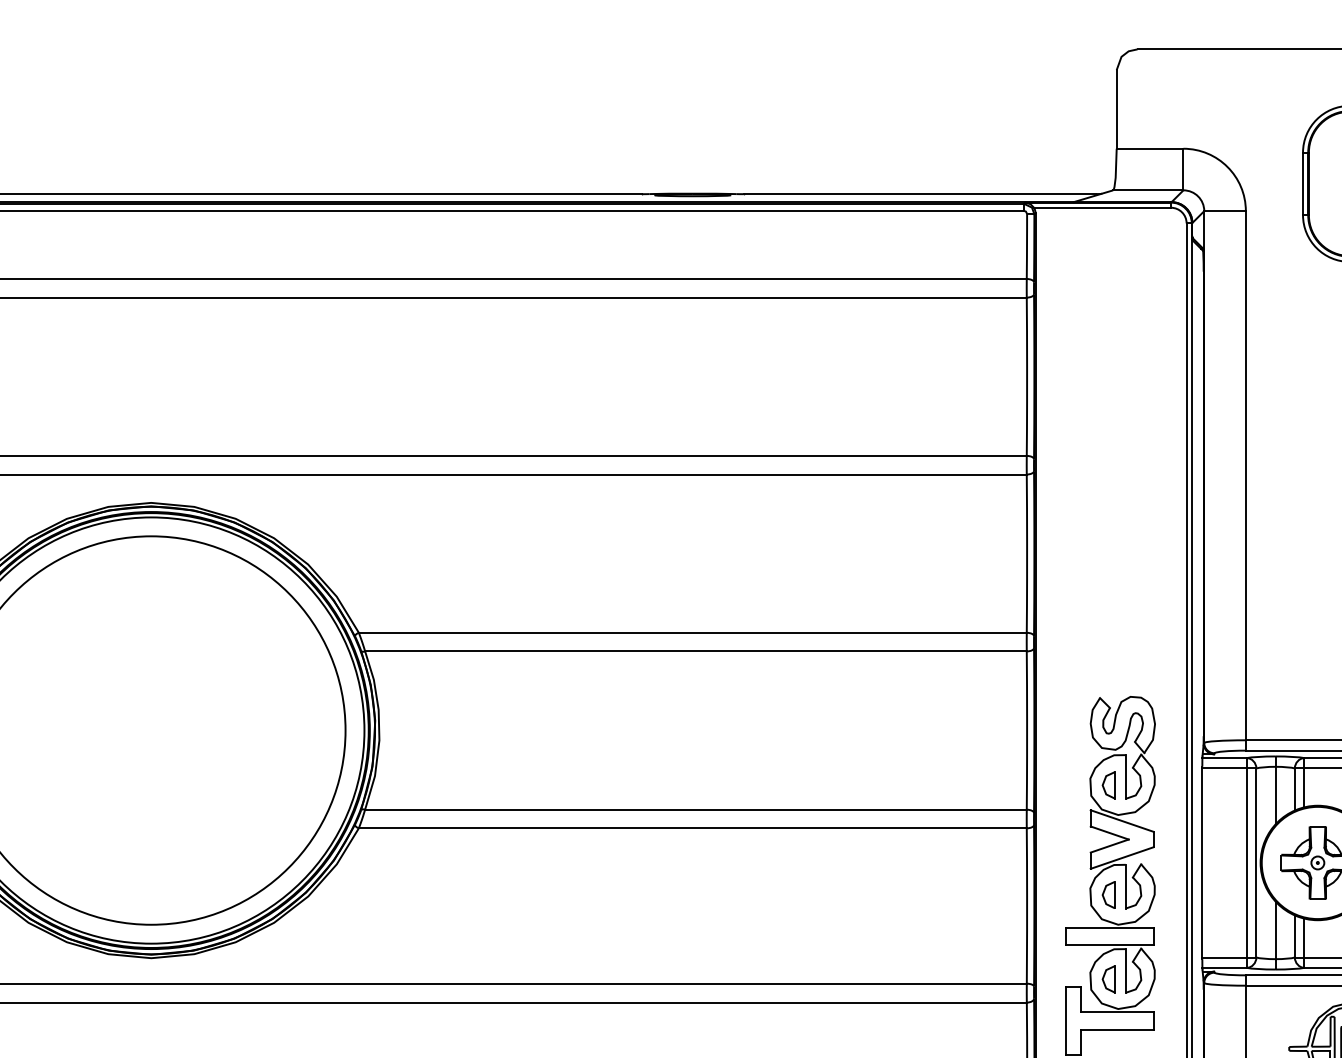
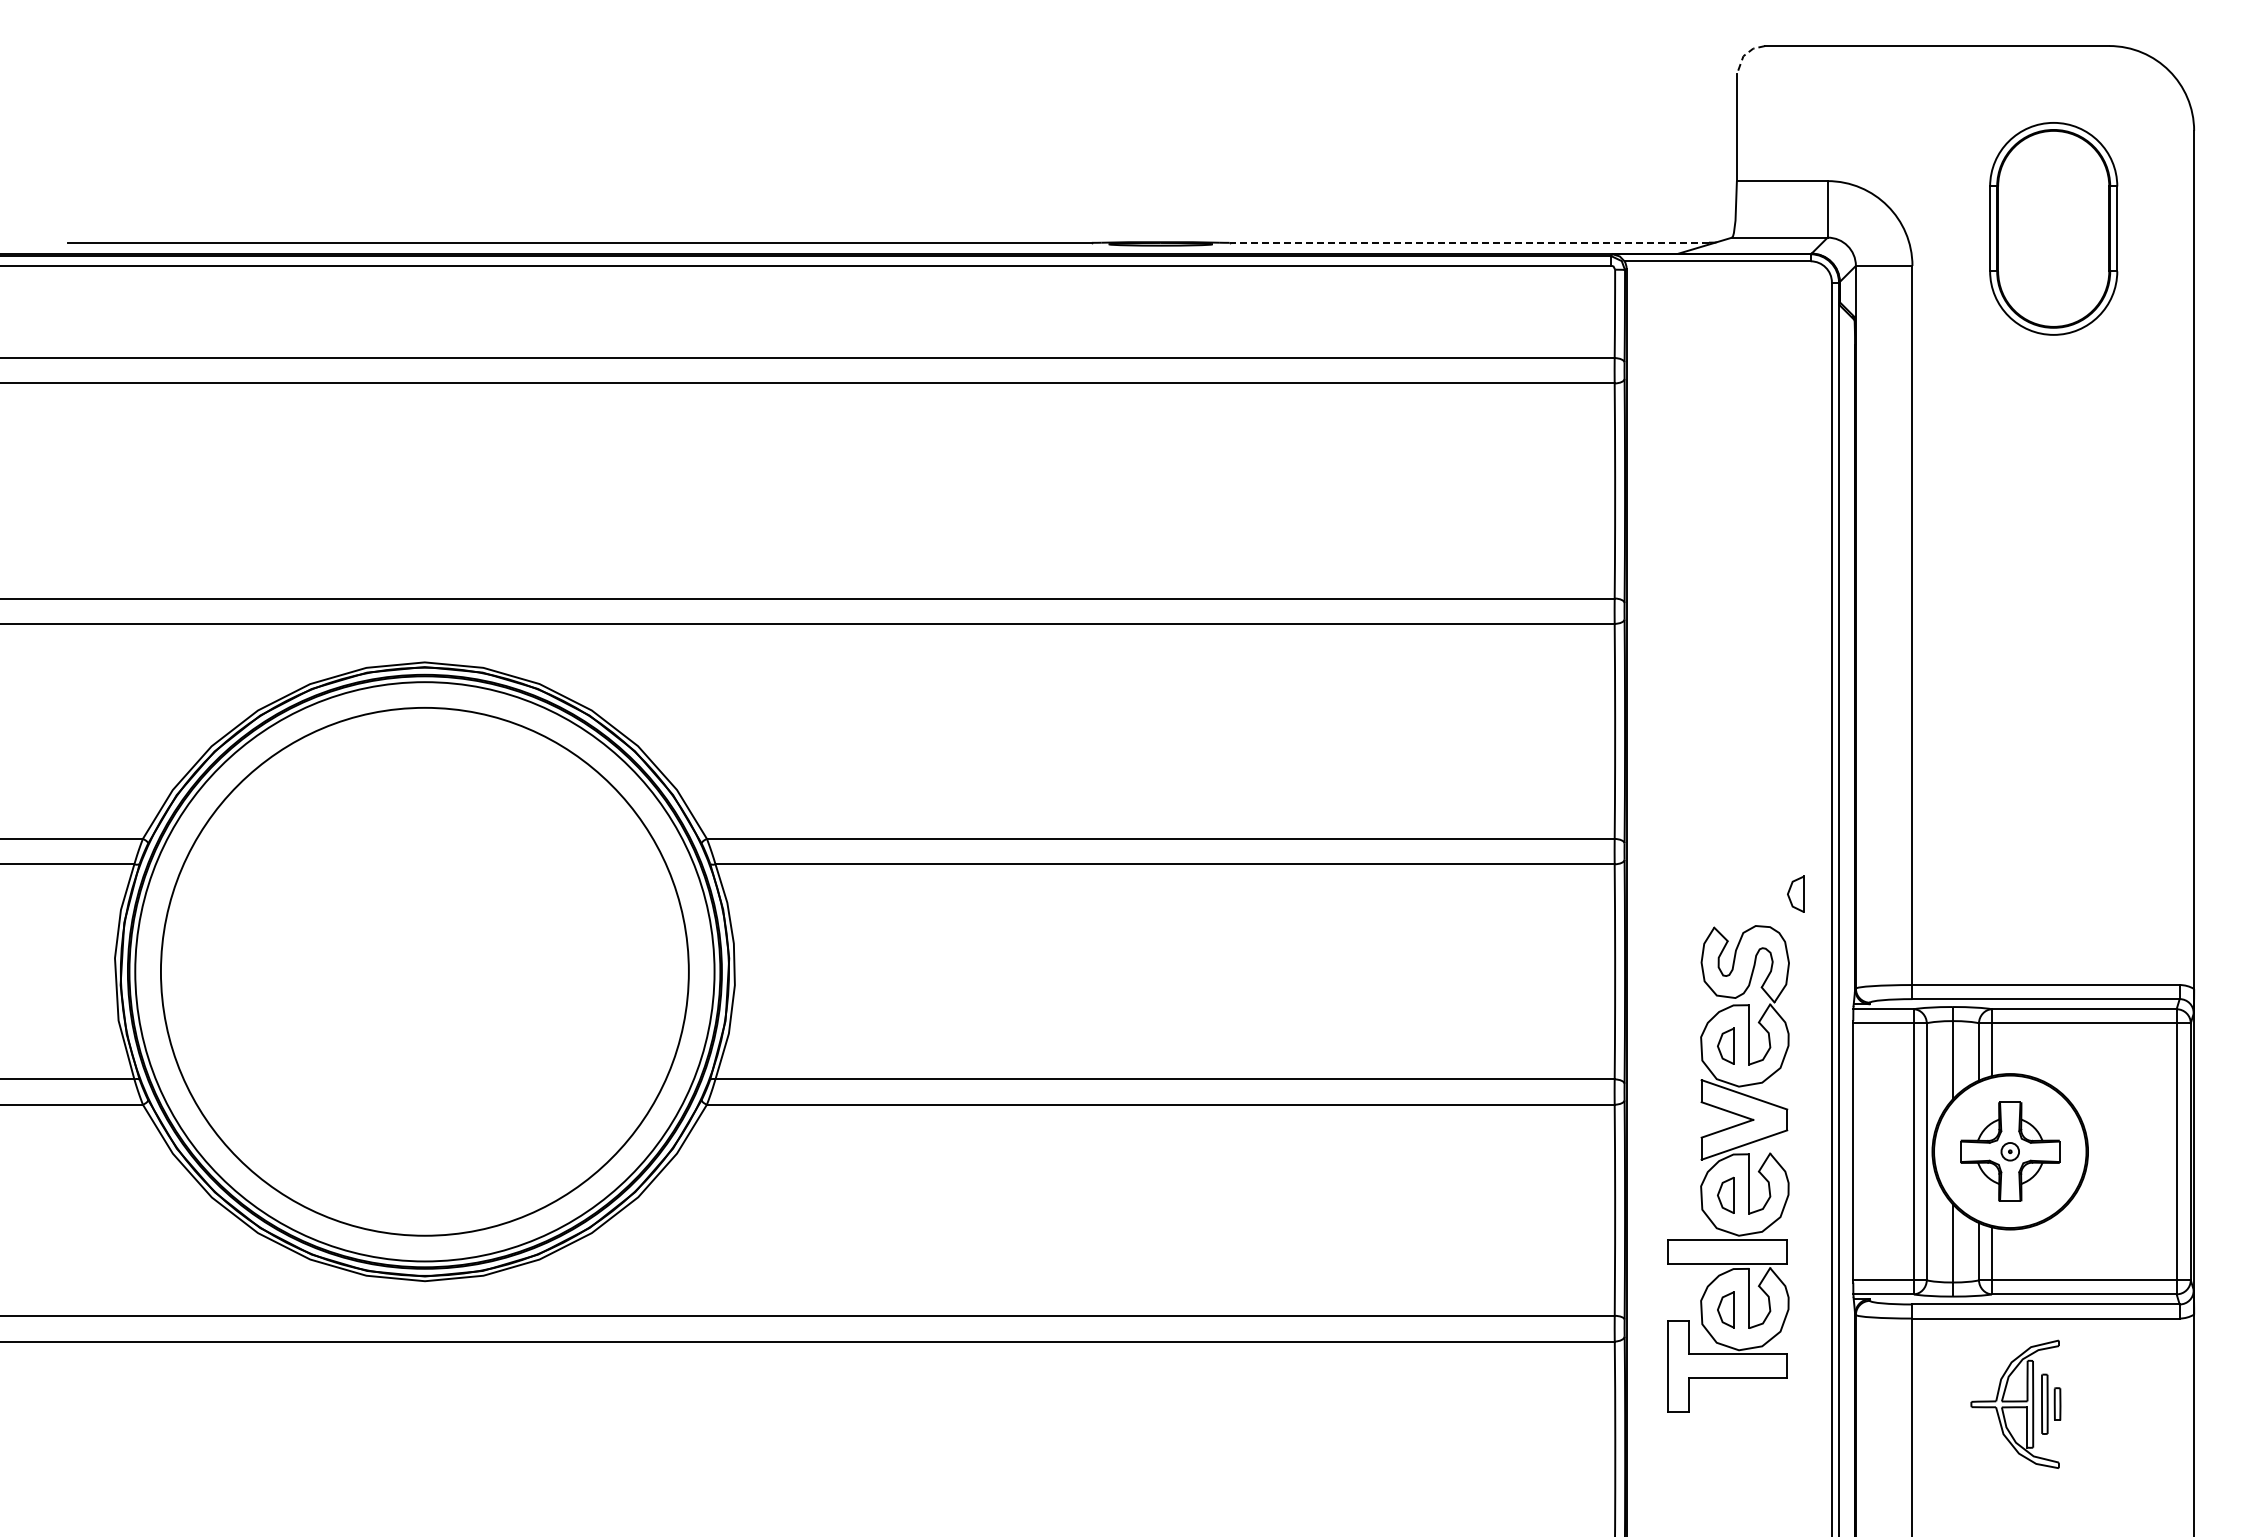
line: (1123, 55) -> (1745, 54), solid -> dashed
line: (919, 193) -> (1469, 242), solid -> dashed
part: (1159, 672) -> (1795, 893), added

